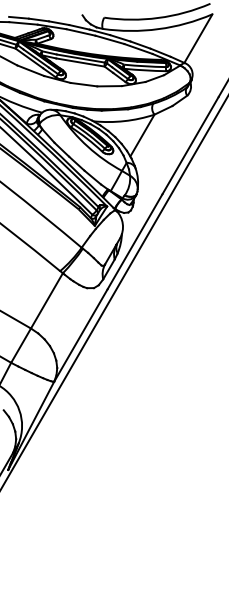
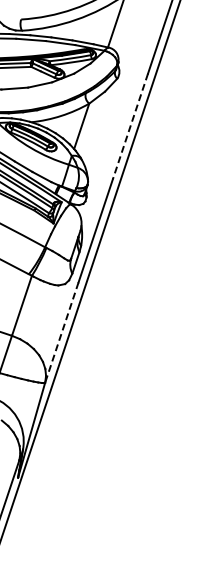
line: (190, 146) -> (130, 127), solid -> dashed
line: (80, 335) -> (61, 332), solid -> dashed

